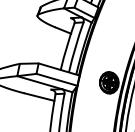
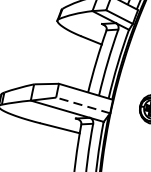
line: (56, 79) -> (82, 105), solid -> dashed

